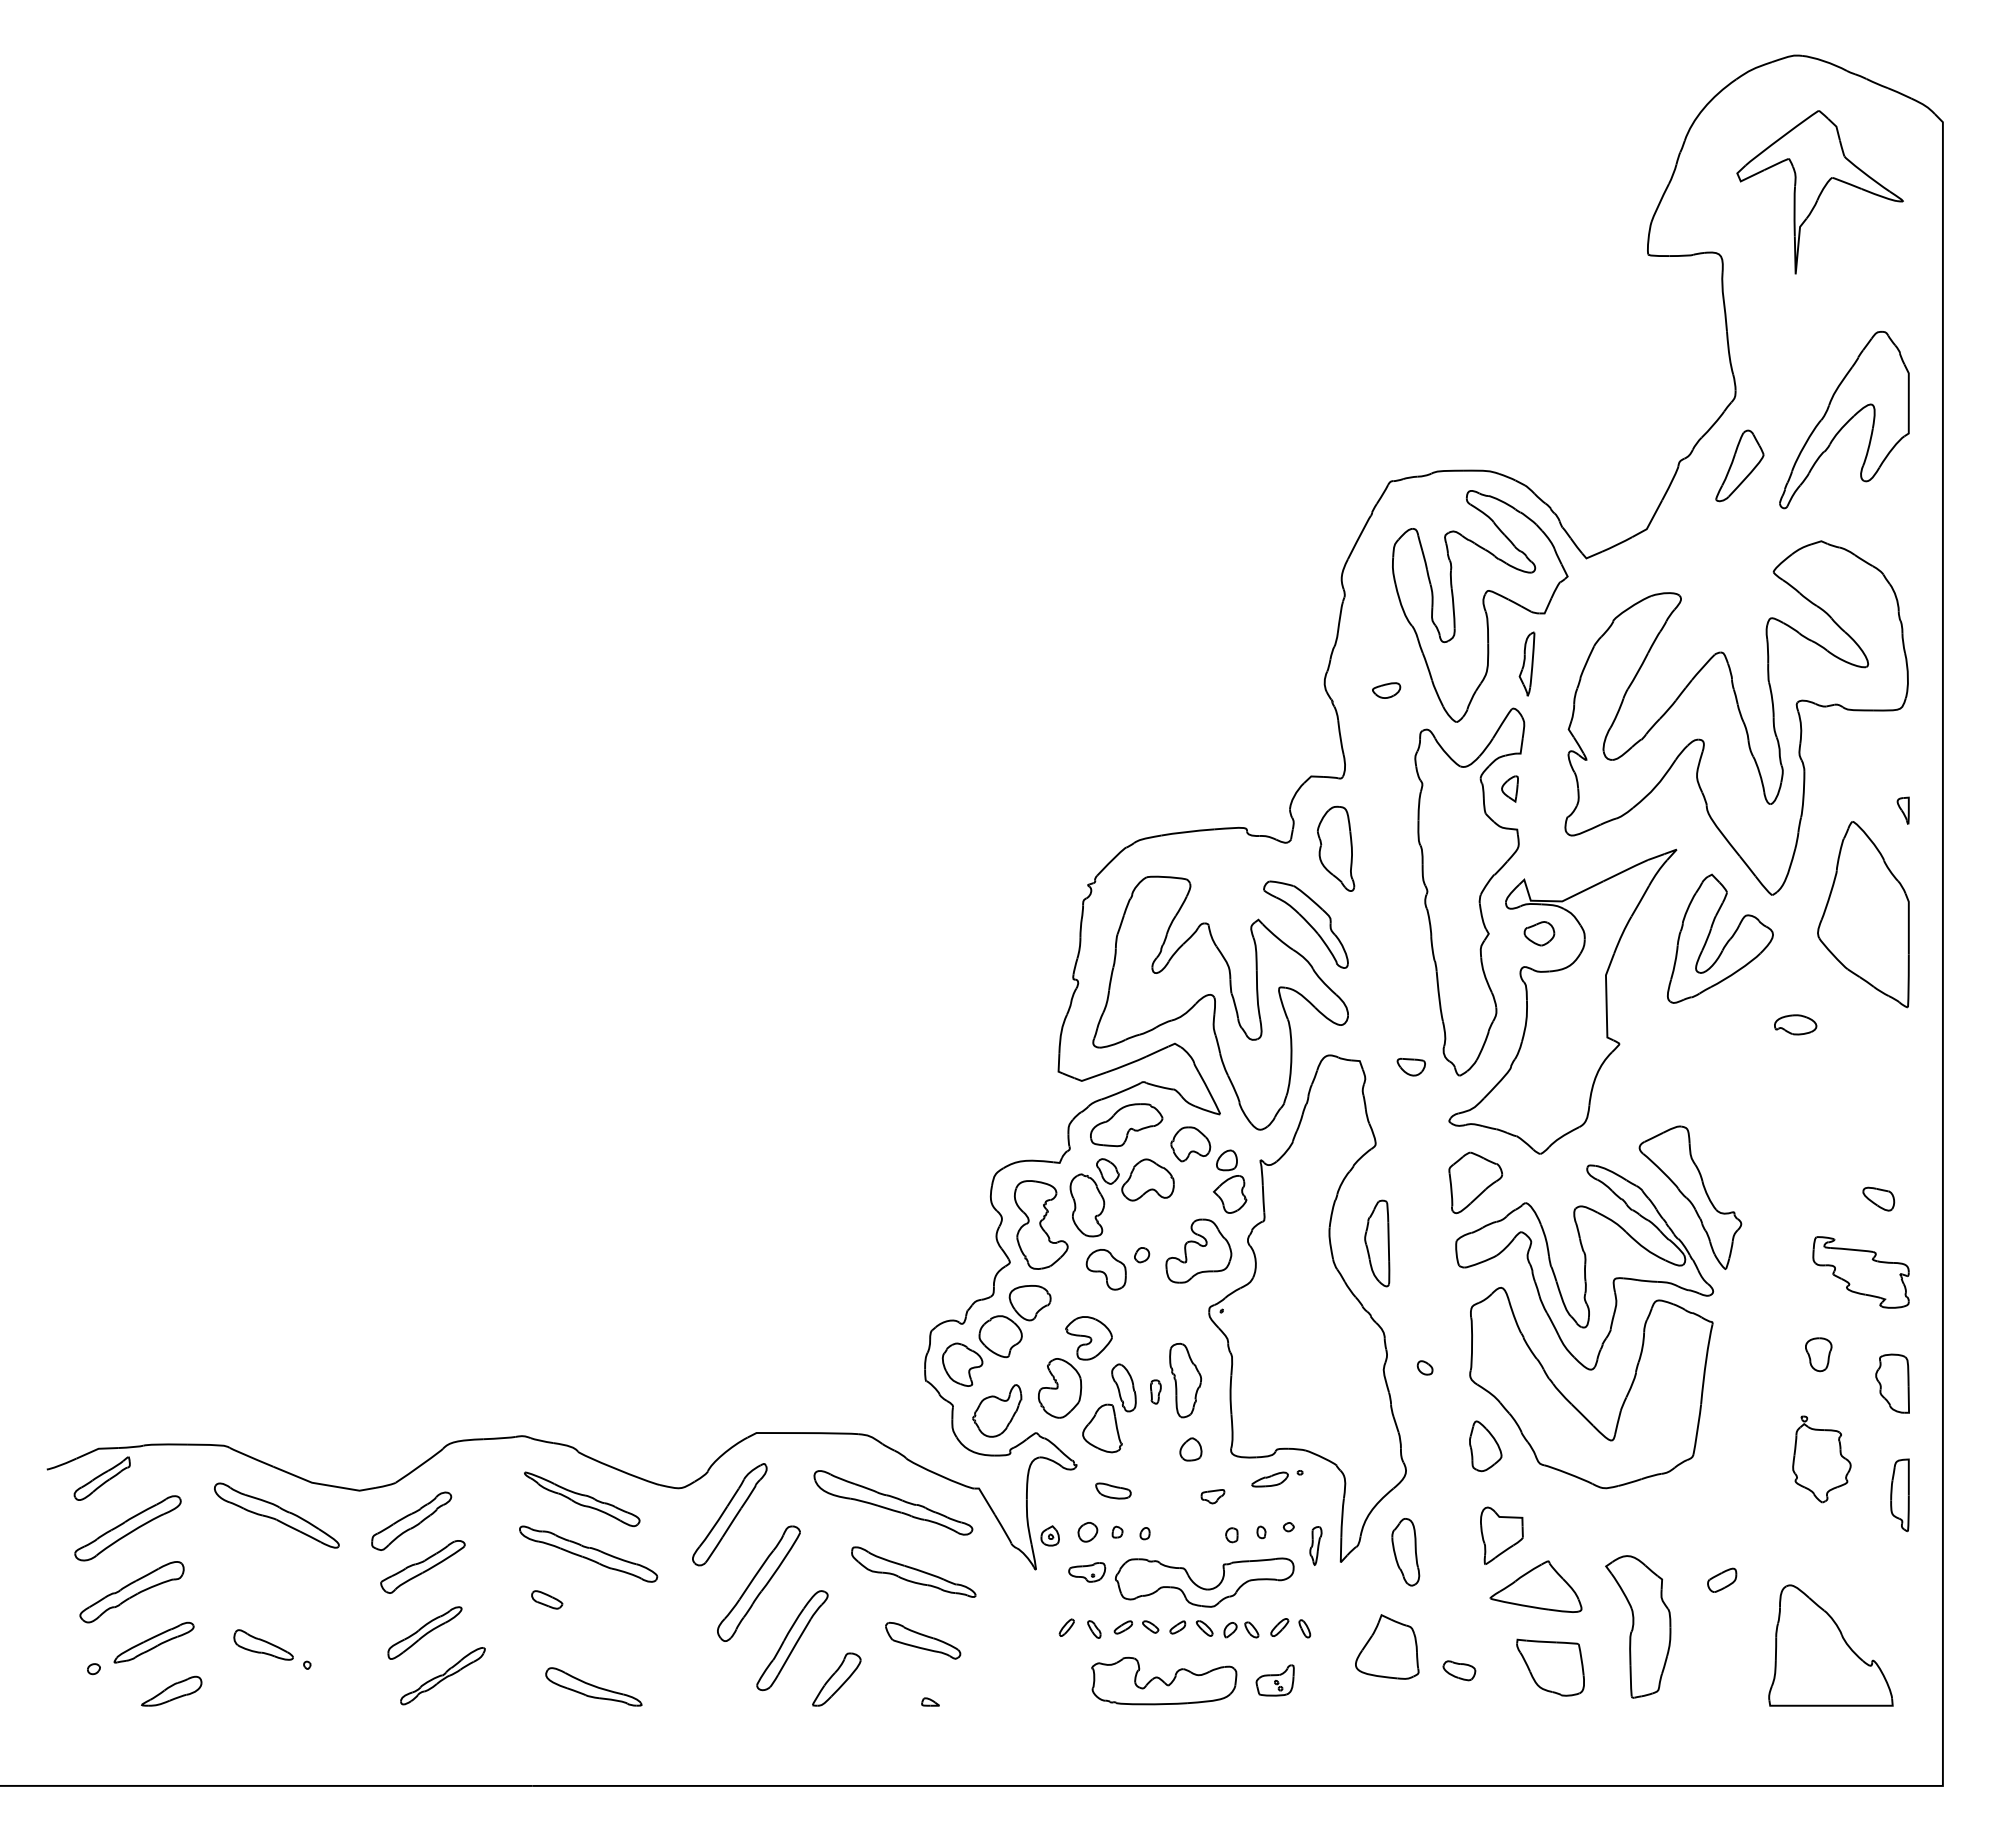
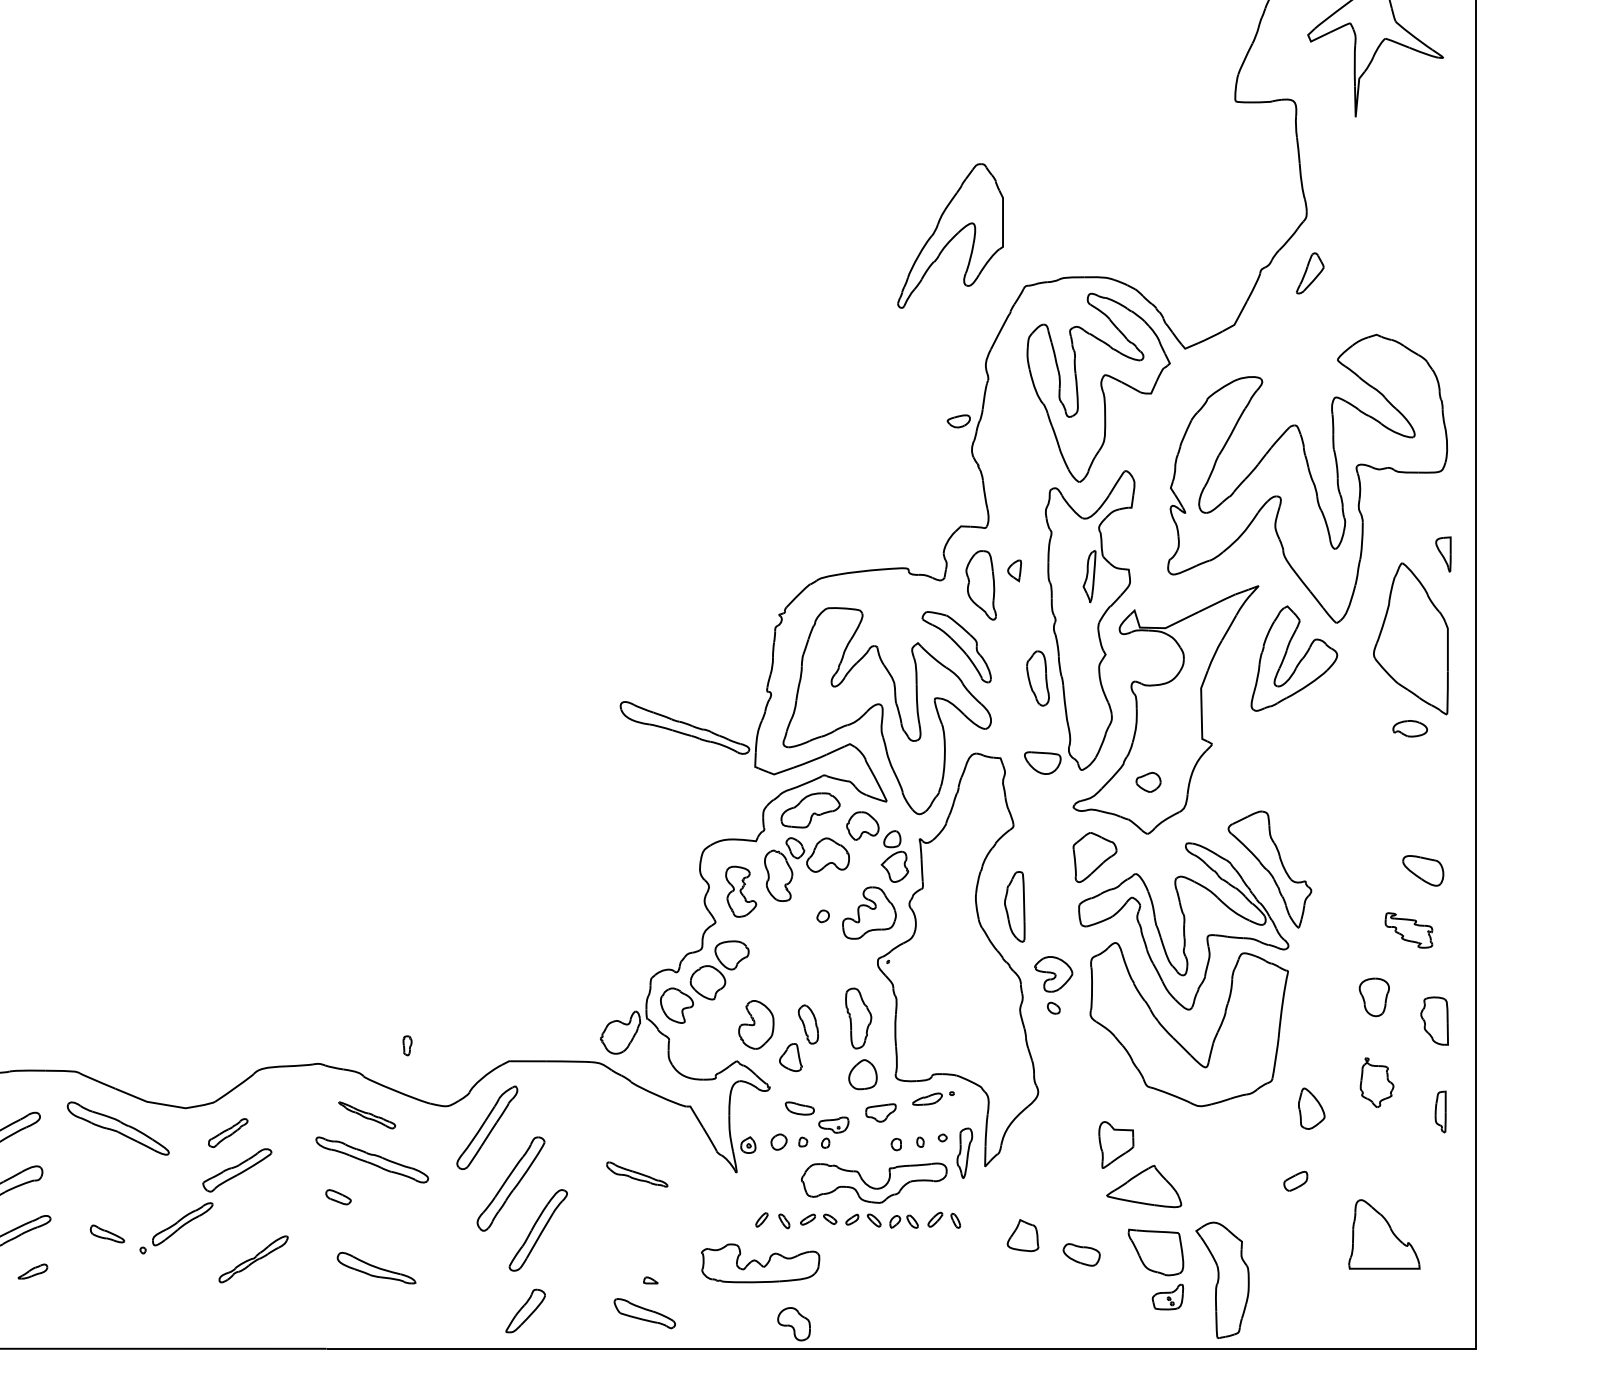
part: (1844, 420) -> (950, 236), moved
part: (1739, 465) -> (1309, 273), size x0.7
part: (1526, 663) -> (1089, 576), moved
part: (1386, 690) -> (958, 421), moved
part: (1509, 788) -> (1014, 570), moved
part: (1902, 810) -> (1442, 554), size x1.6
part: (1539, 933) -> (1148, 782), moved
part: (1795, 1024) -> (1410, 728), moved
part: (1410, 1067) -> (1041, 763), size x1.6
part: (1878, 1198) -> (1423, 870), size x1.6
part: (1041, 1224) -> (741, 891), size x0.7
part: (1105, 1269) -> (793, 1324), moved
part: (1860, 1272) -> (1408, 930), size x0.6
part: (1088, 1338) -> (1053, 974), moved
part: (1818, 1354) -> (1374, 997), size x1.4
part: (1155, 1391) -> (407, 1045), moved
part: (997, 1410) -> (620, 1032), moved
part: (1102, 1428) -> (790, 1057), size x0.7
part: (1485, 1446) -> (1311, 1108), moved
part: (1190, 1449) -> (862, 1074), size x1.6
part: (1821, 1459) -> (1376, 1082), size x0.7
part: (1899, 1495) -> (1440, 1112), size x0.7
part: (1212, 1496) -> (880, 1113), size x1.6
part: (582, 1499) -> (367, 1115), size x0.6
part: (893, 1502) -> (685, 727), moved
part: (411, 1520) -> (228, 1132), size x0.6
part: (1315, 1545) -> (964, 1152), size x1.6
part: (1405, 1552) -> (1037, 678), moved
part: (913, 1571) -> (636, 1174), size x0.6
part: (1087, 1572) -> (834, 1125), moved
part: (1638, 1626) -> (1222, 1280), moved
part: (424, 1632) -> (182, 1223), moved
part: (923, 1640) -> (645, 1313), moved
part: (263, 1644) -> (107, 1233), size x0.7
part: (1830, 1645) -> (1384, 1234), size x0.7
part: (1387, 1646) -> (1023, 1235), size x0.6
part: (1459, 1670) -> (1081, 1254), size x1.4
part: (836, 1679) -> (525, 1310), moved
part: (1164, 1680) -> (760, 1262), moved
part: (1274, 1680) -> (1167, 1297), moved
part: (171, 1690) -> (32, 1271), size x0.6

